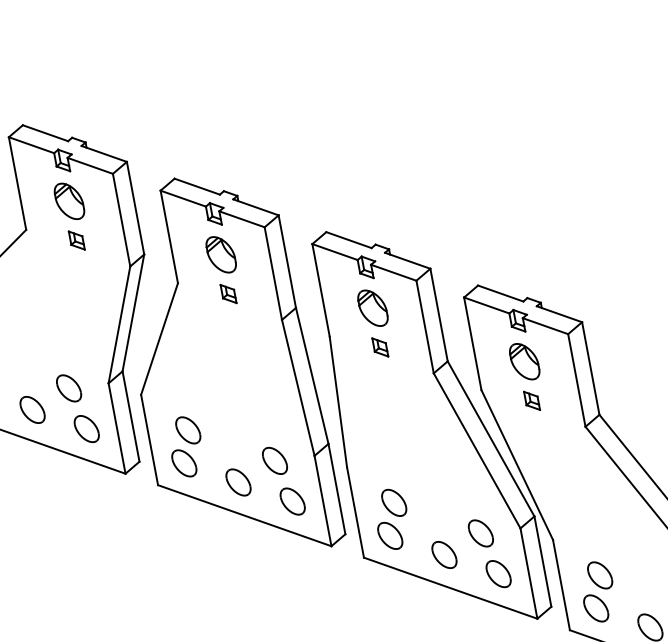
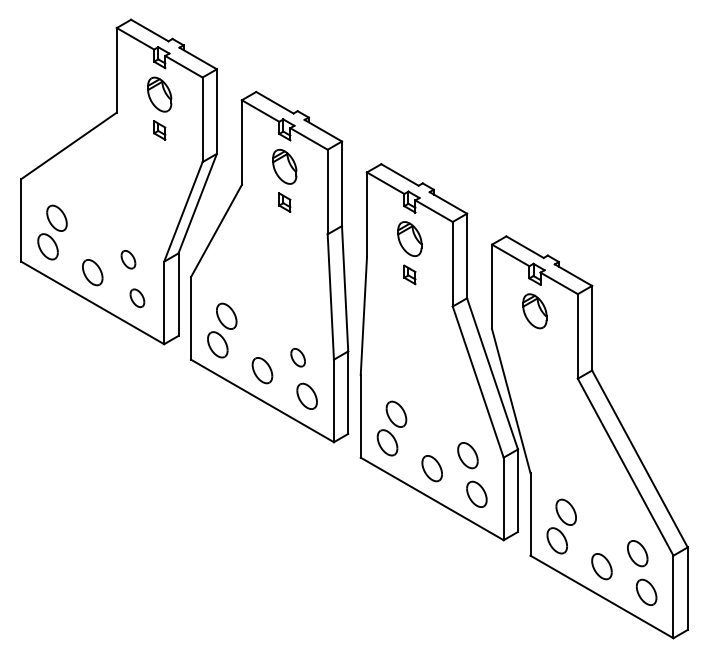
part: (69, 388) -> (128, 259), size x0.7
part: (531, 400) -> (534, 346), removed
part: (86, 428) -> (137, 297), size x0.7
part: (274, 460) -> (297, 357), size x0.7

